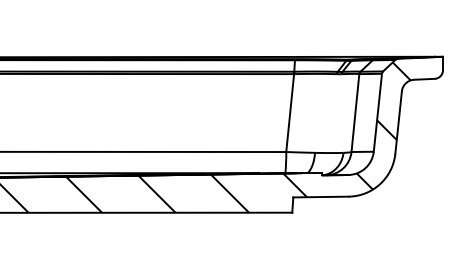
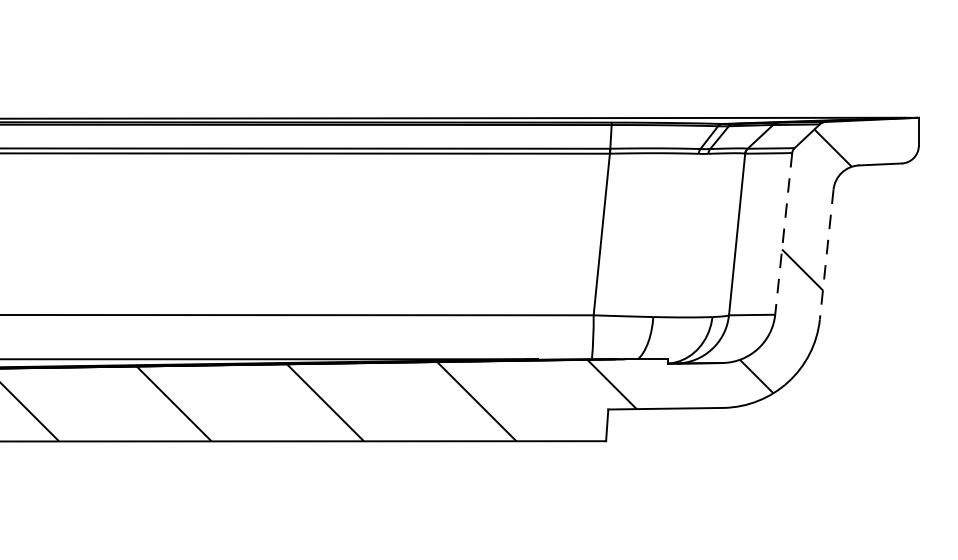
line: (377, 113) -> (782, 235), solid -> dashed
line: (398, 123) -> (826, 256), solid -> dashed

